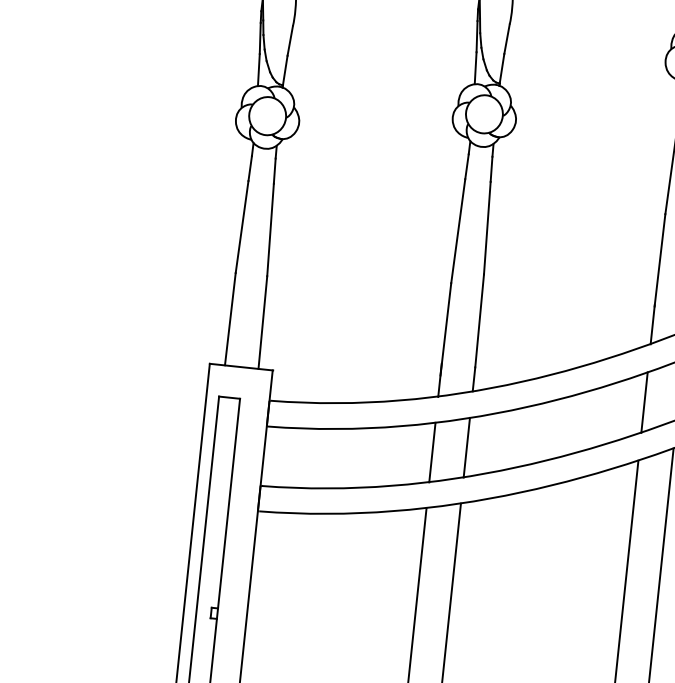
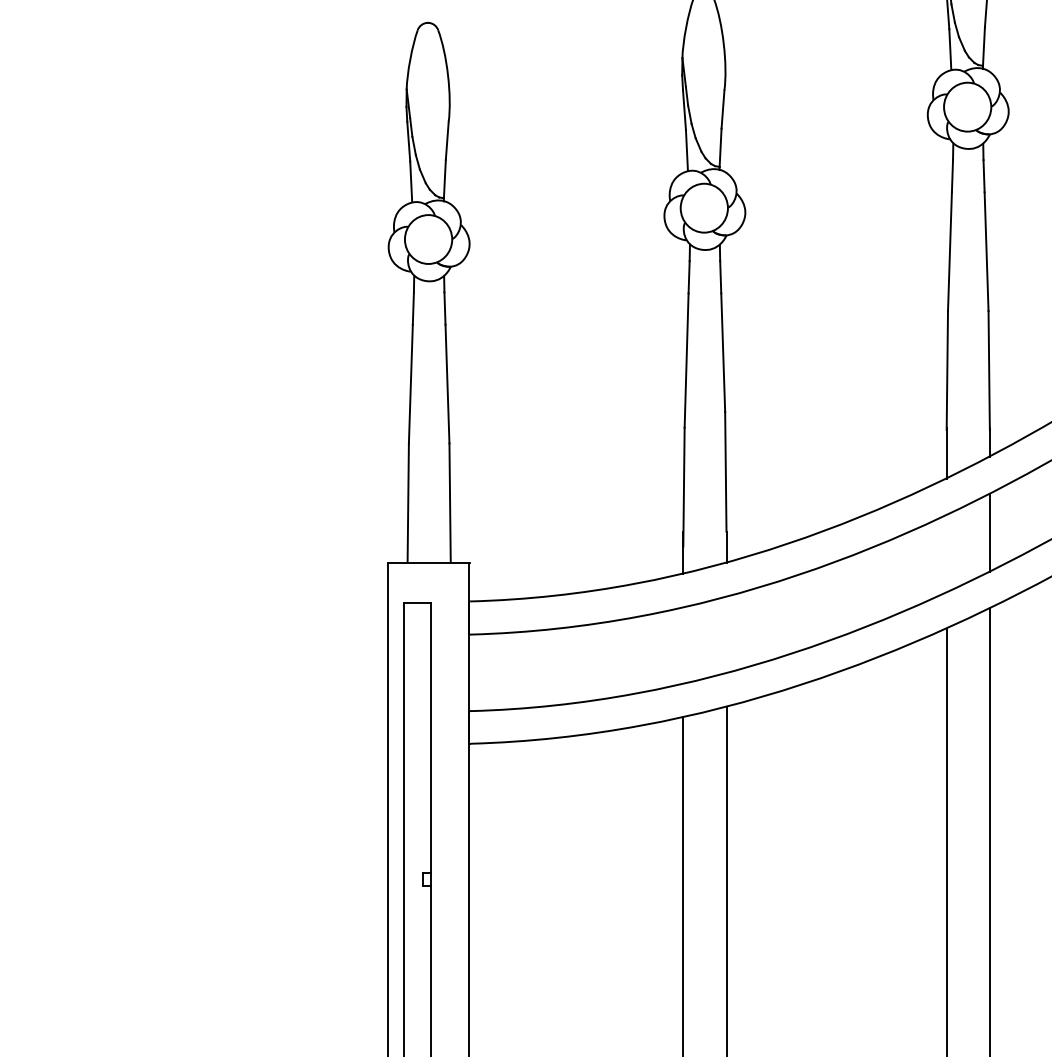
line: (644, 402) -> (946, 553), removed
line: (466, 447) -> (726, 634), removed
line: (432, 452) -> (683, 645), removed

